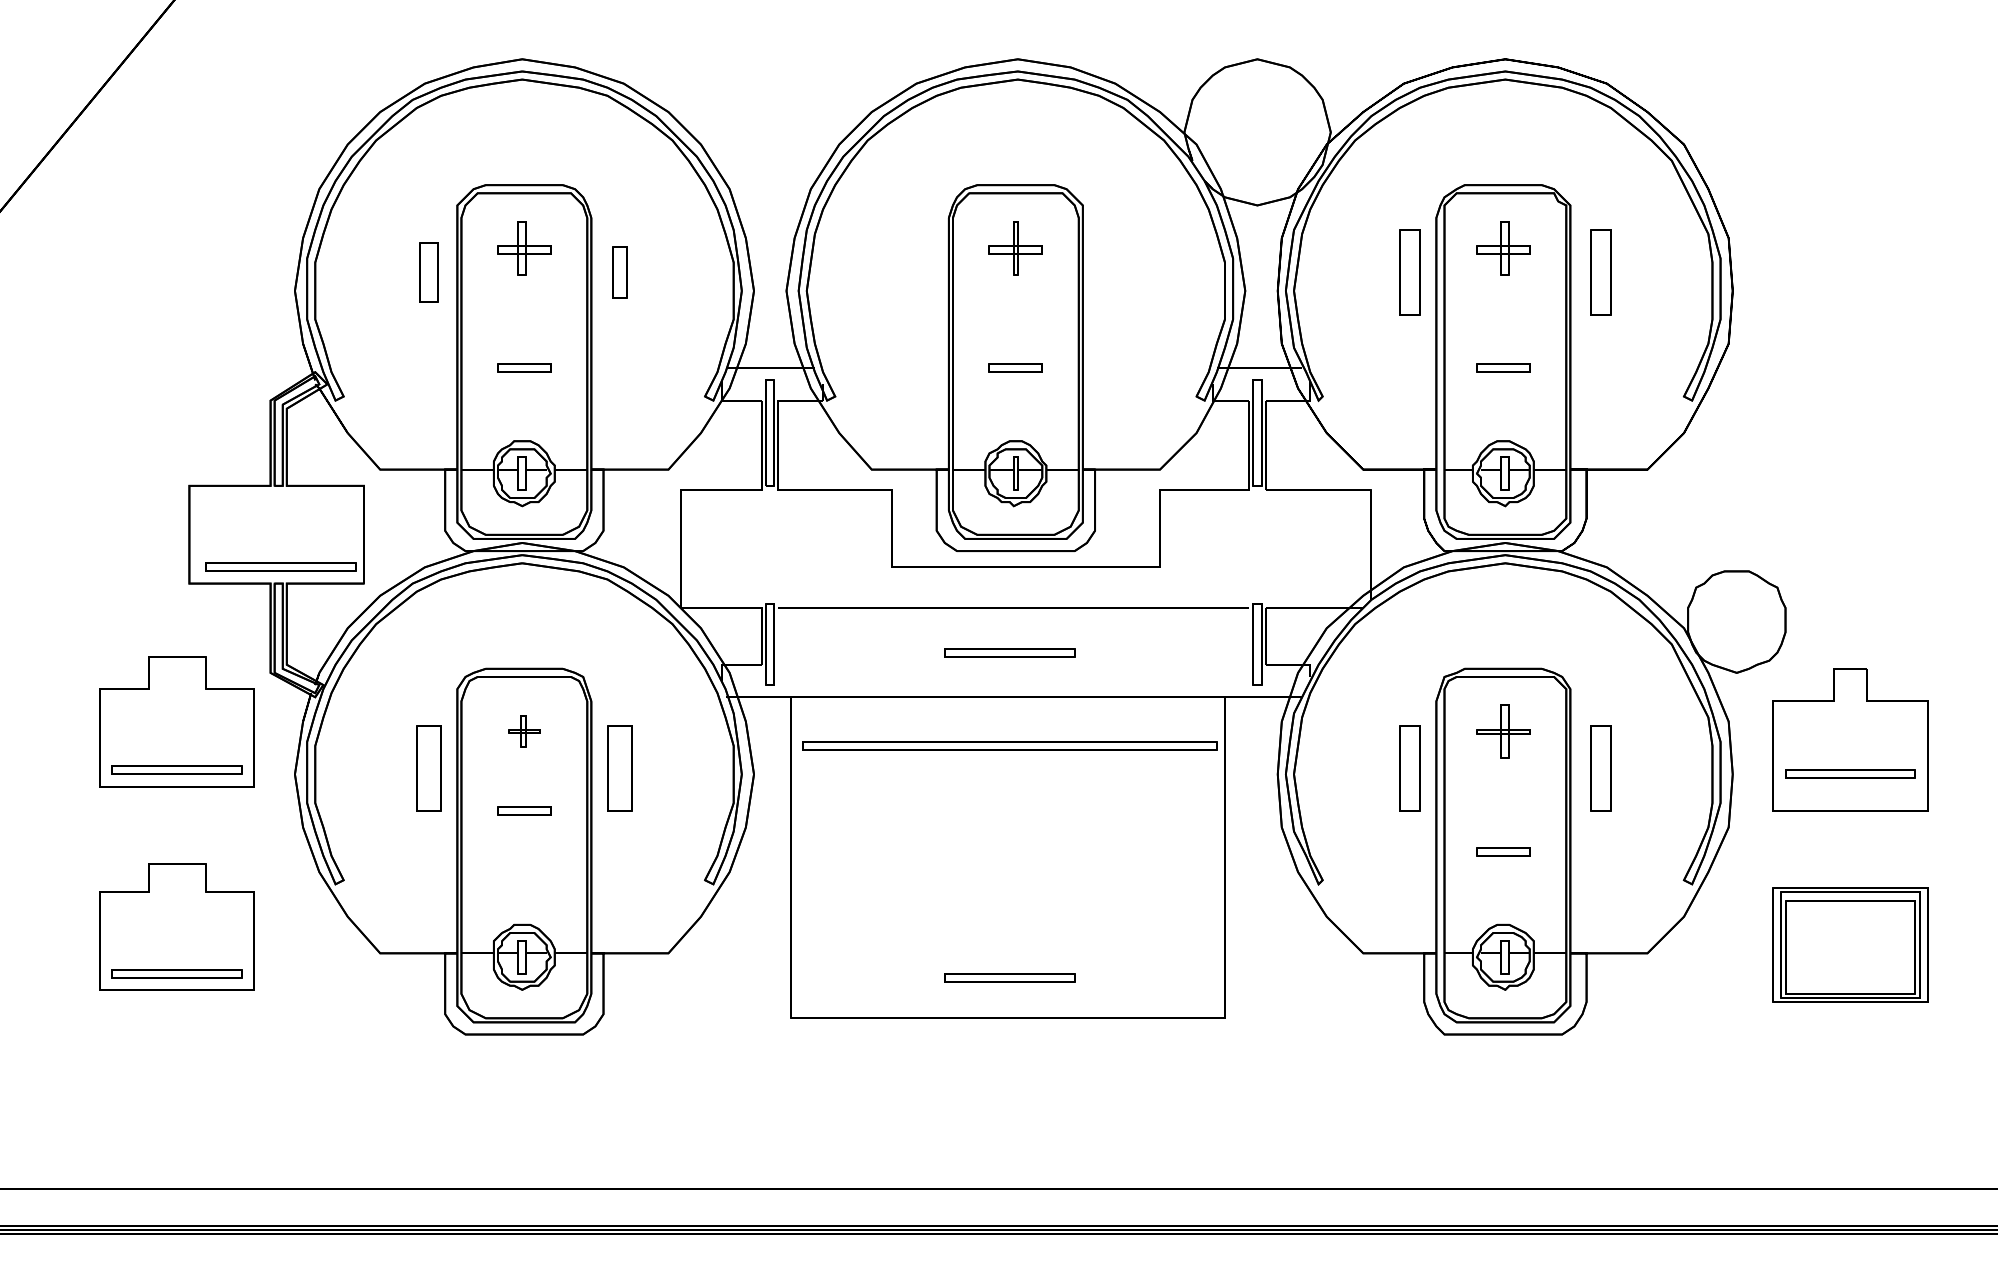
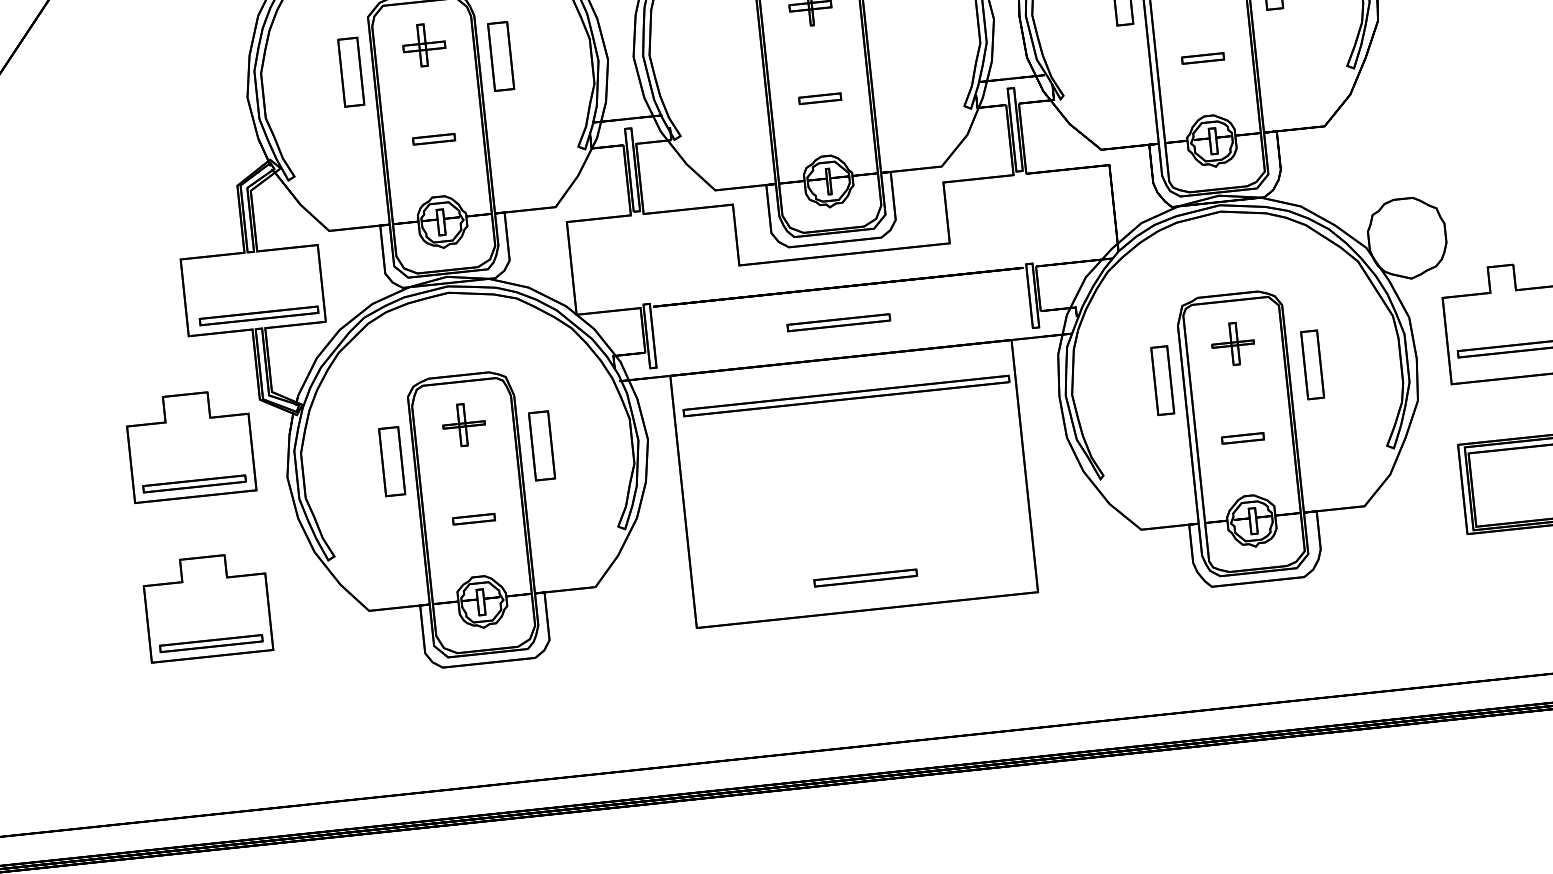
part: (428, 272) -> (350, 72), size x1.43
part: (619, 272) -> (500, 56), size x1.67
part: (524, 731) -> (464, 424), size x1.67
part: (524, 810) -> (474, 519), moved

